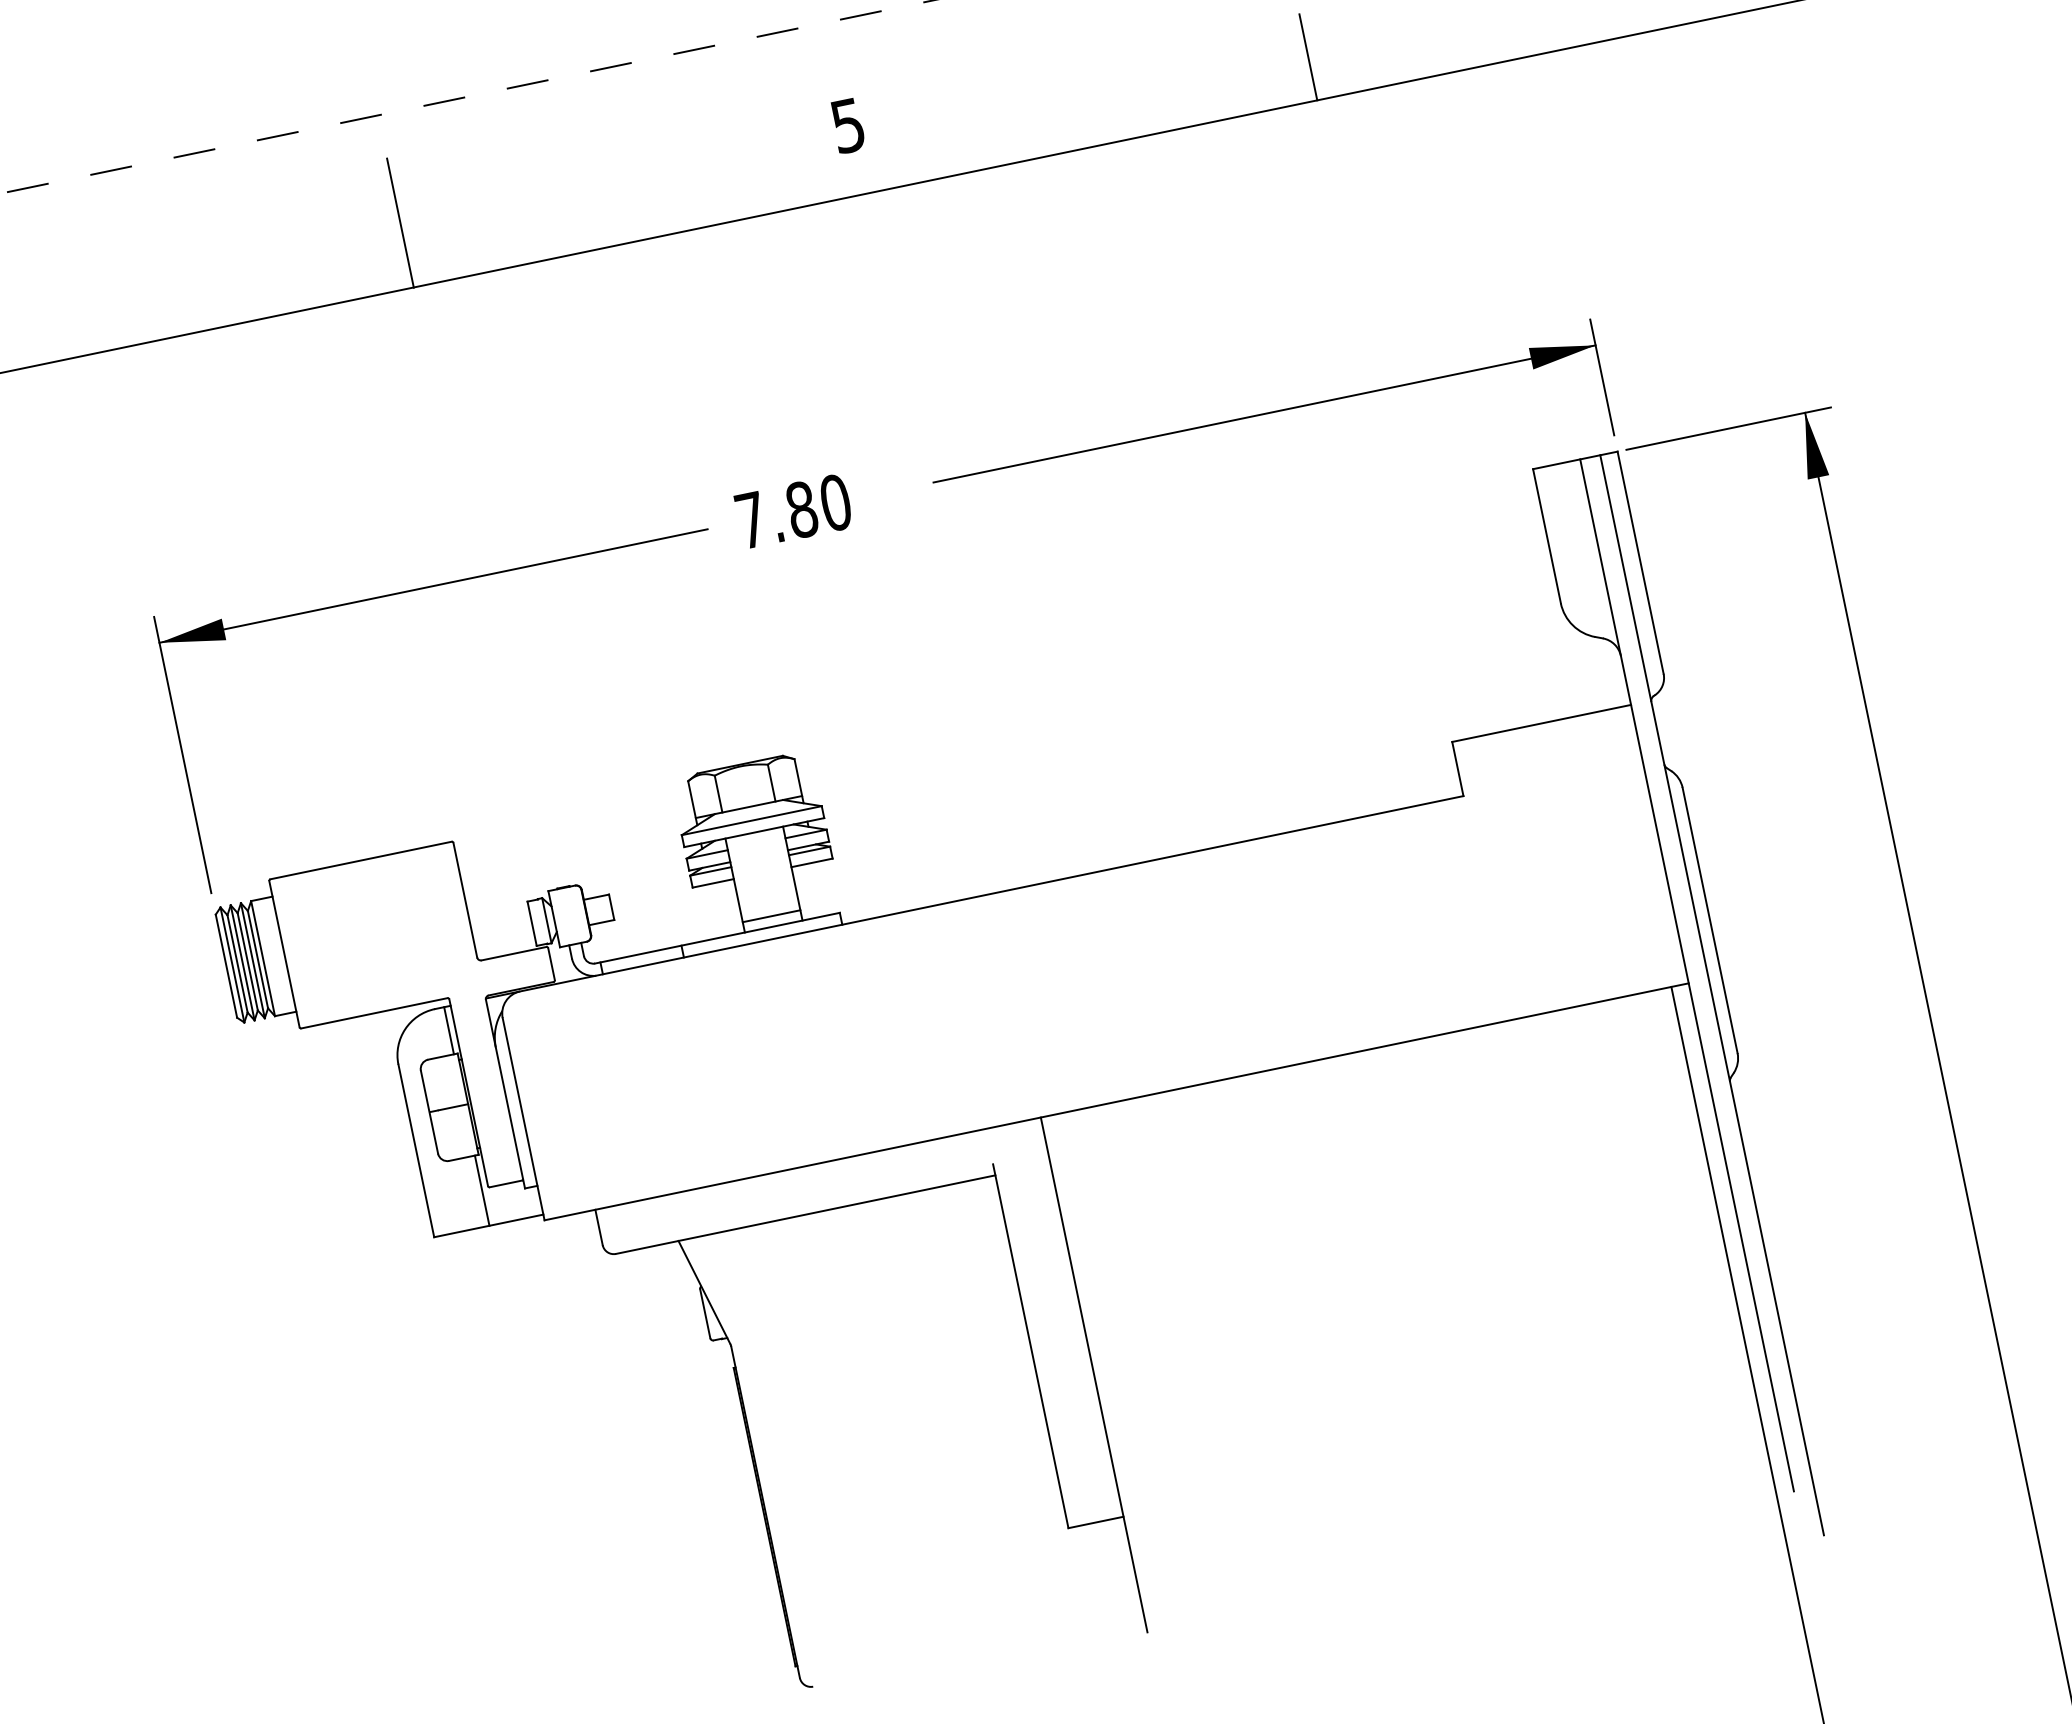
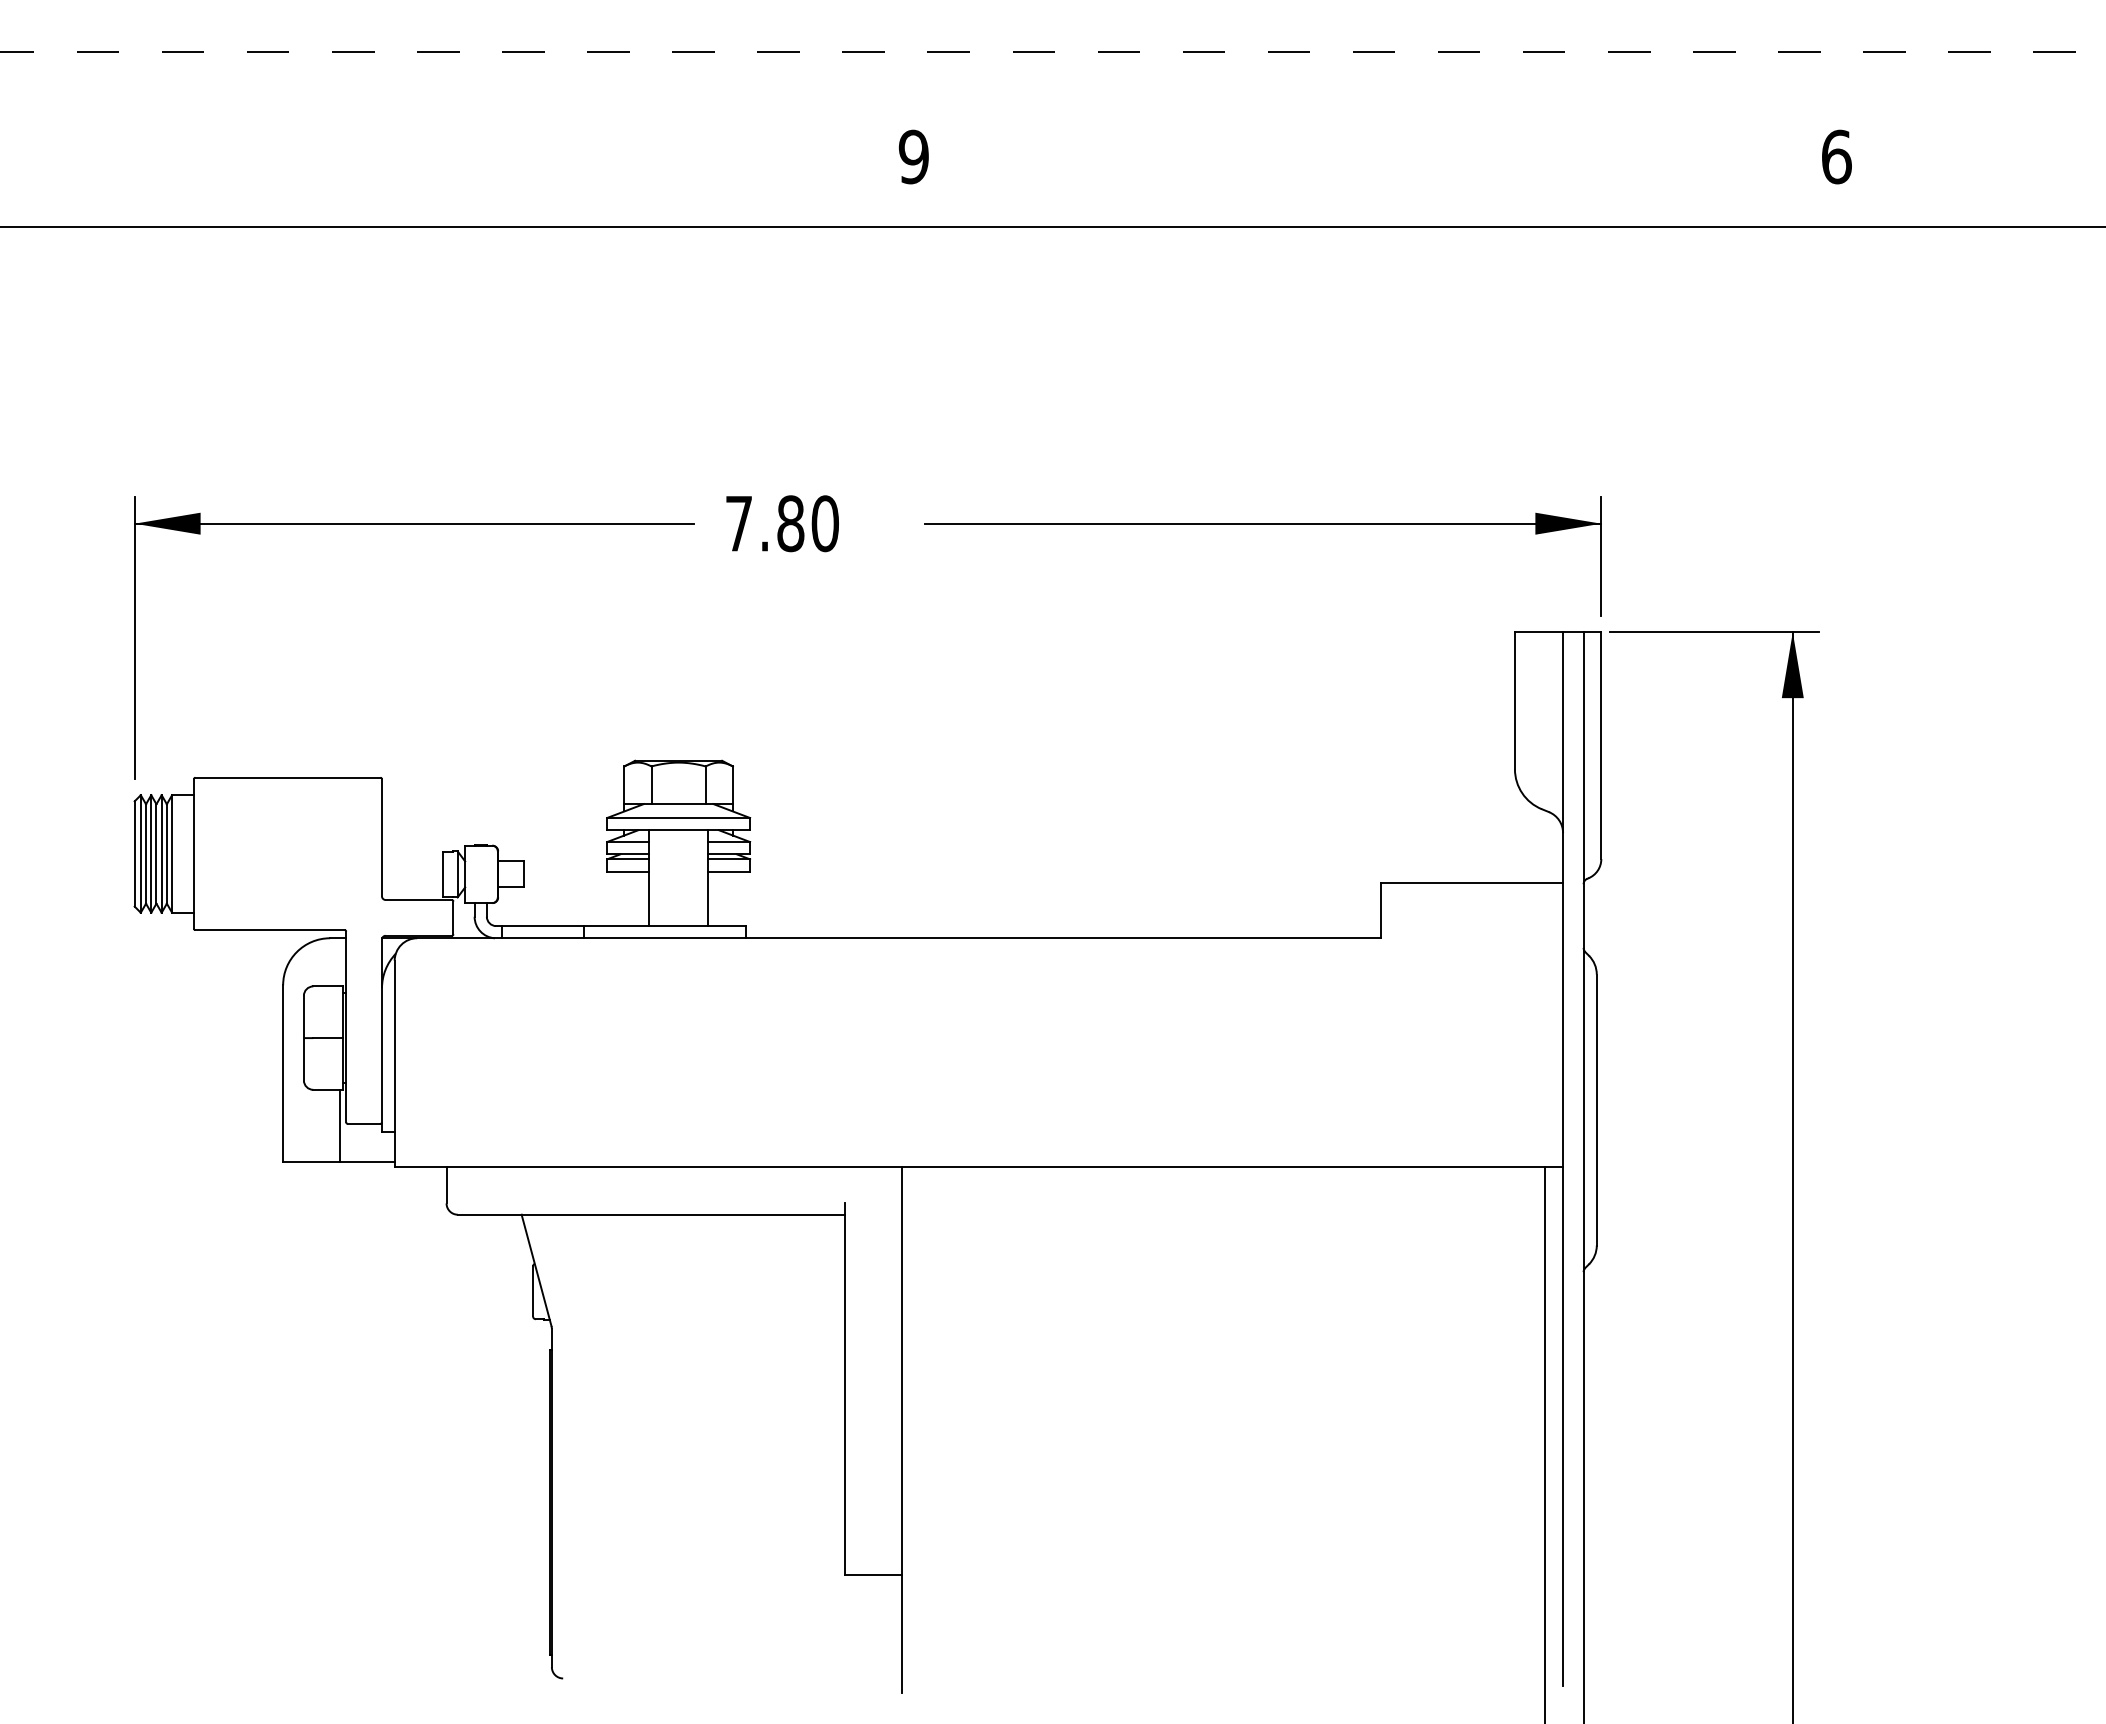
line: (1308, 57) -> (1378, 183), removed
text: (847, 125) -> (913, 156), 5 -> 9
line: (400, 223) -> (455, 161), removed
line: (771, 916) -> (678, 915), removed
line: (449, 1030) -> (339, 962), removed

